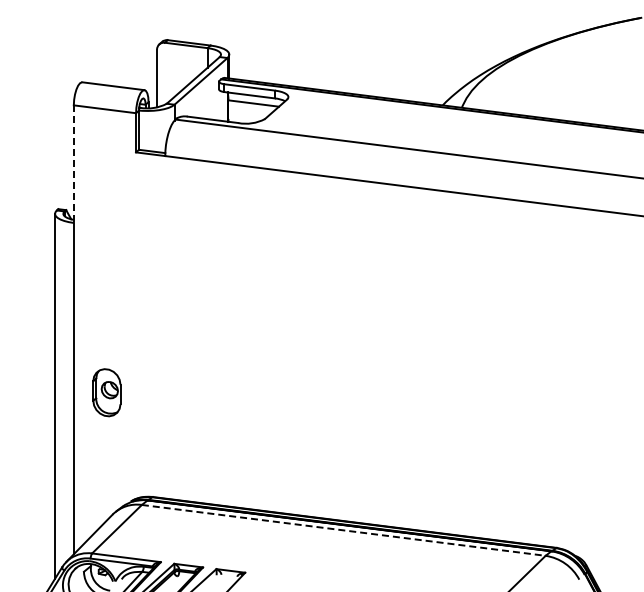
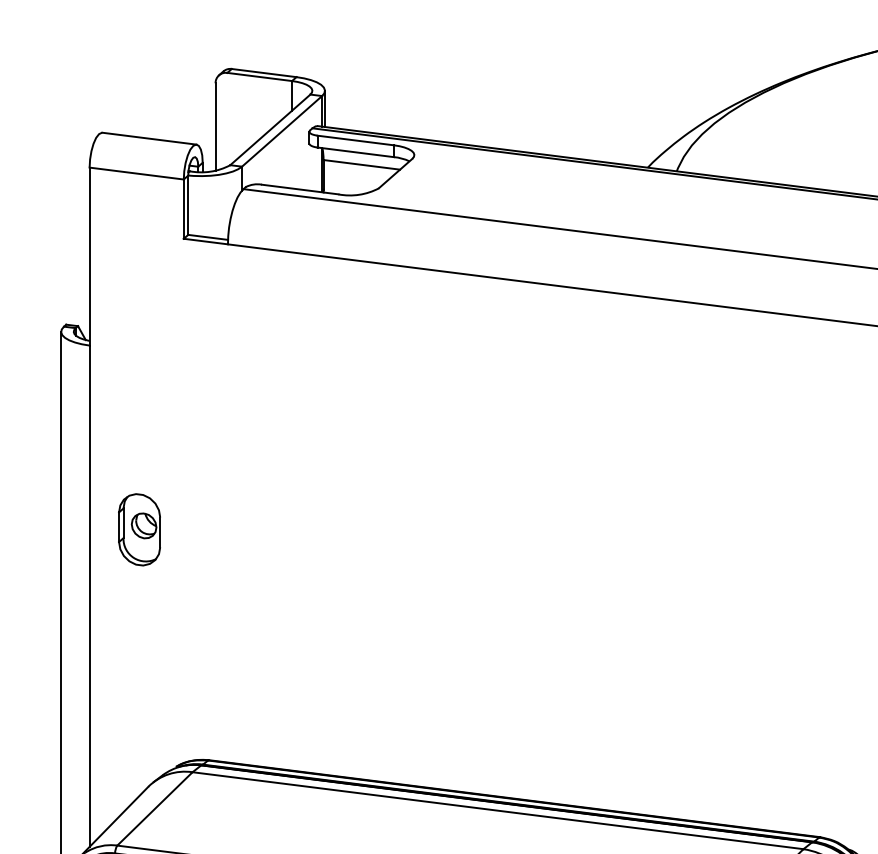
line: (73, 164) -> (89, 257), dashed -> solid
part: (106, 392) -> (139, 529), moved
line: (344, 530) -> (499, 810), dashed -> solid

